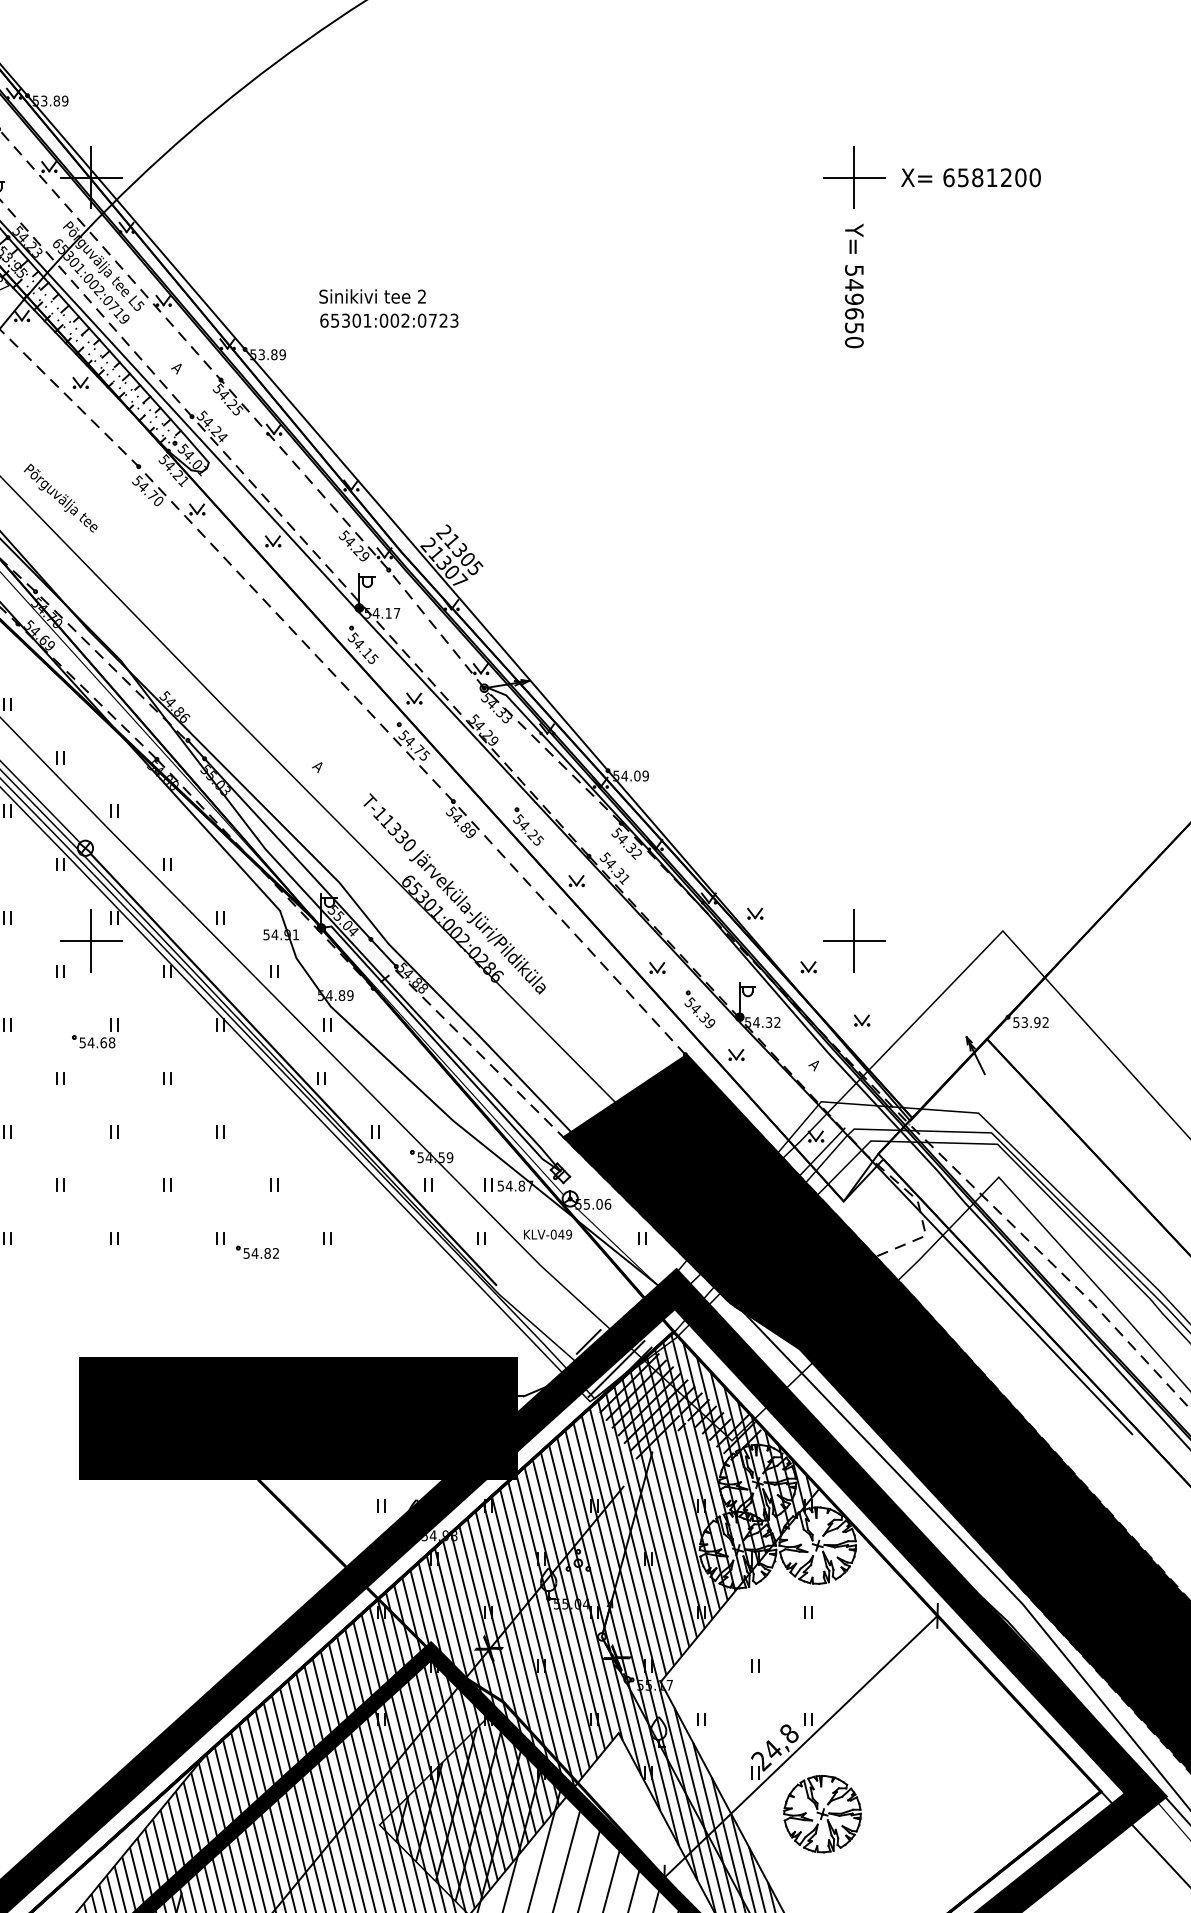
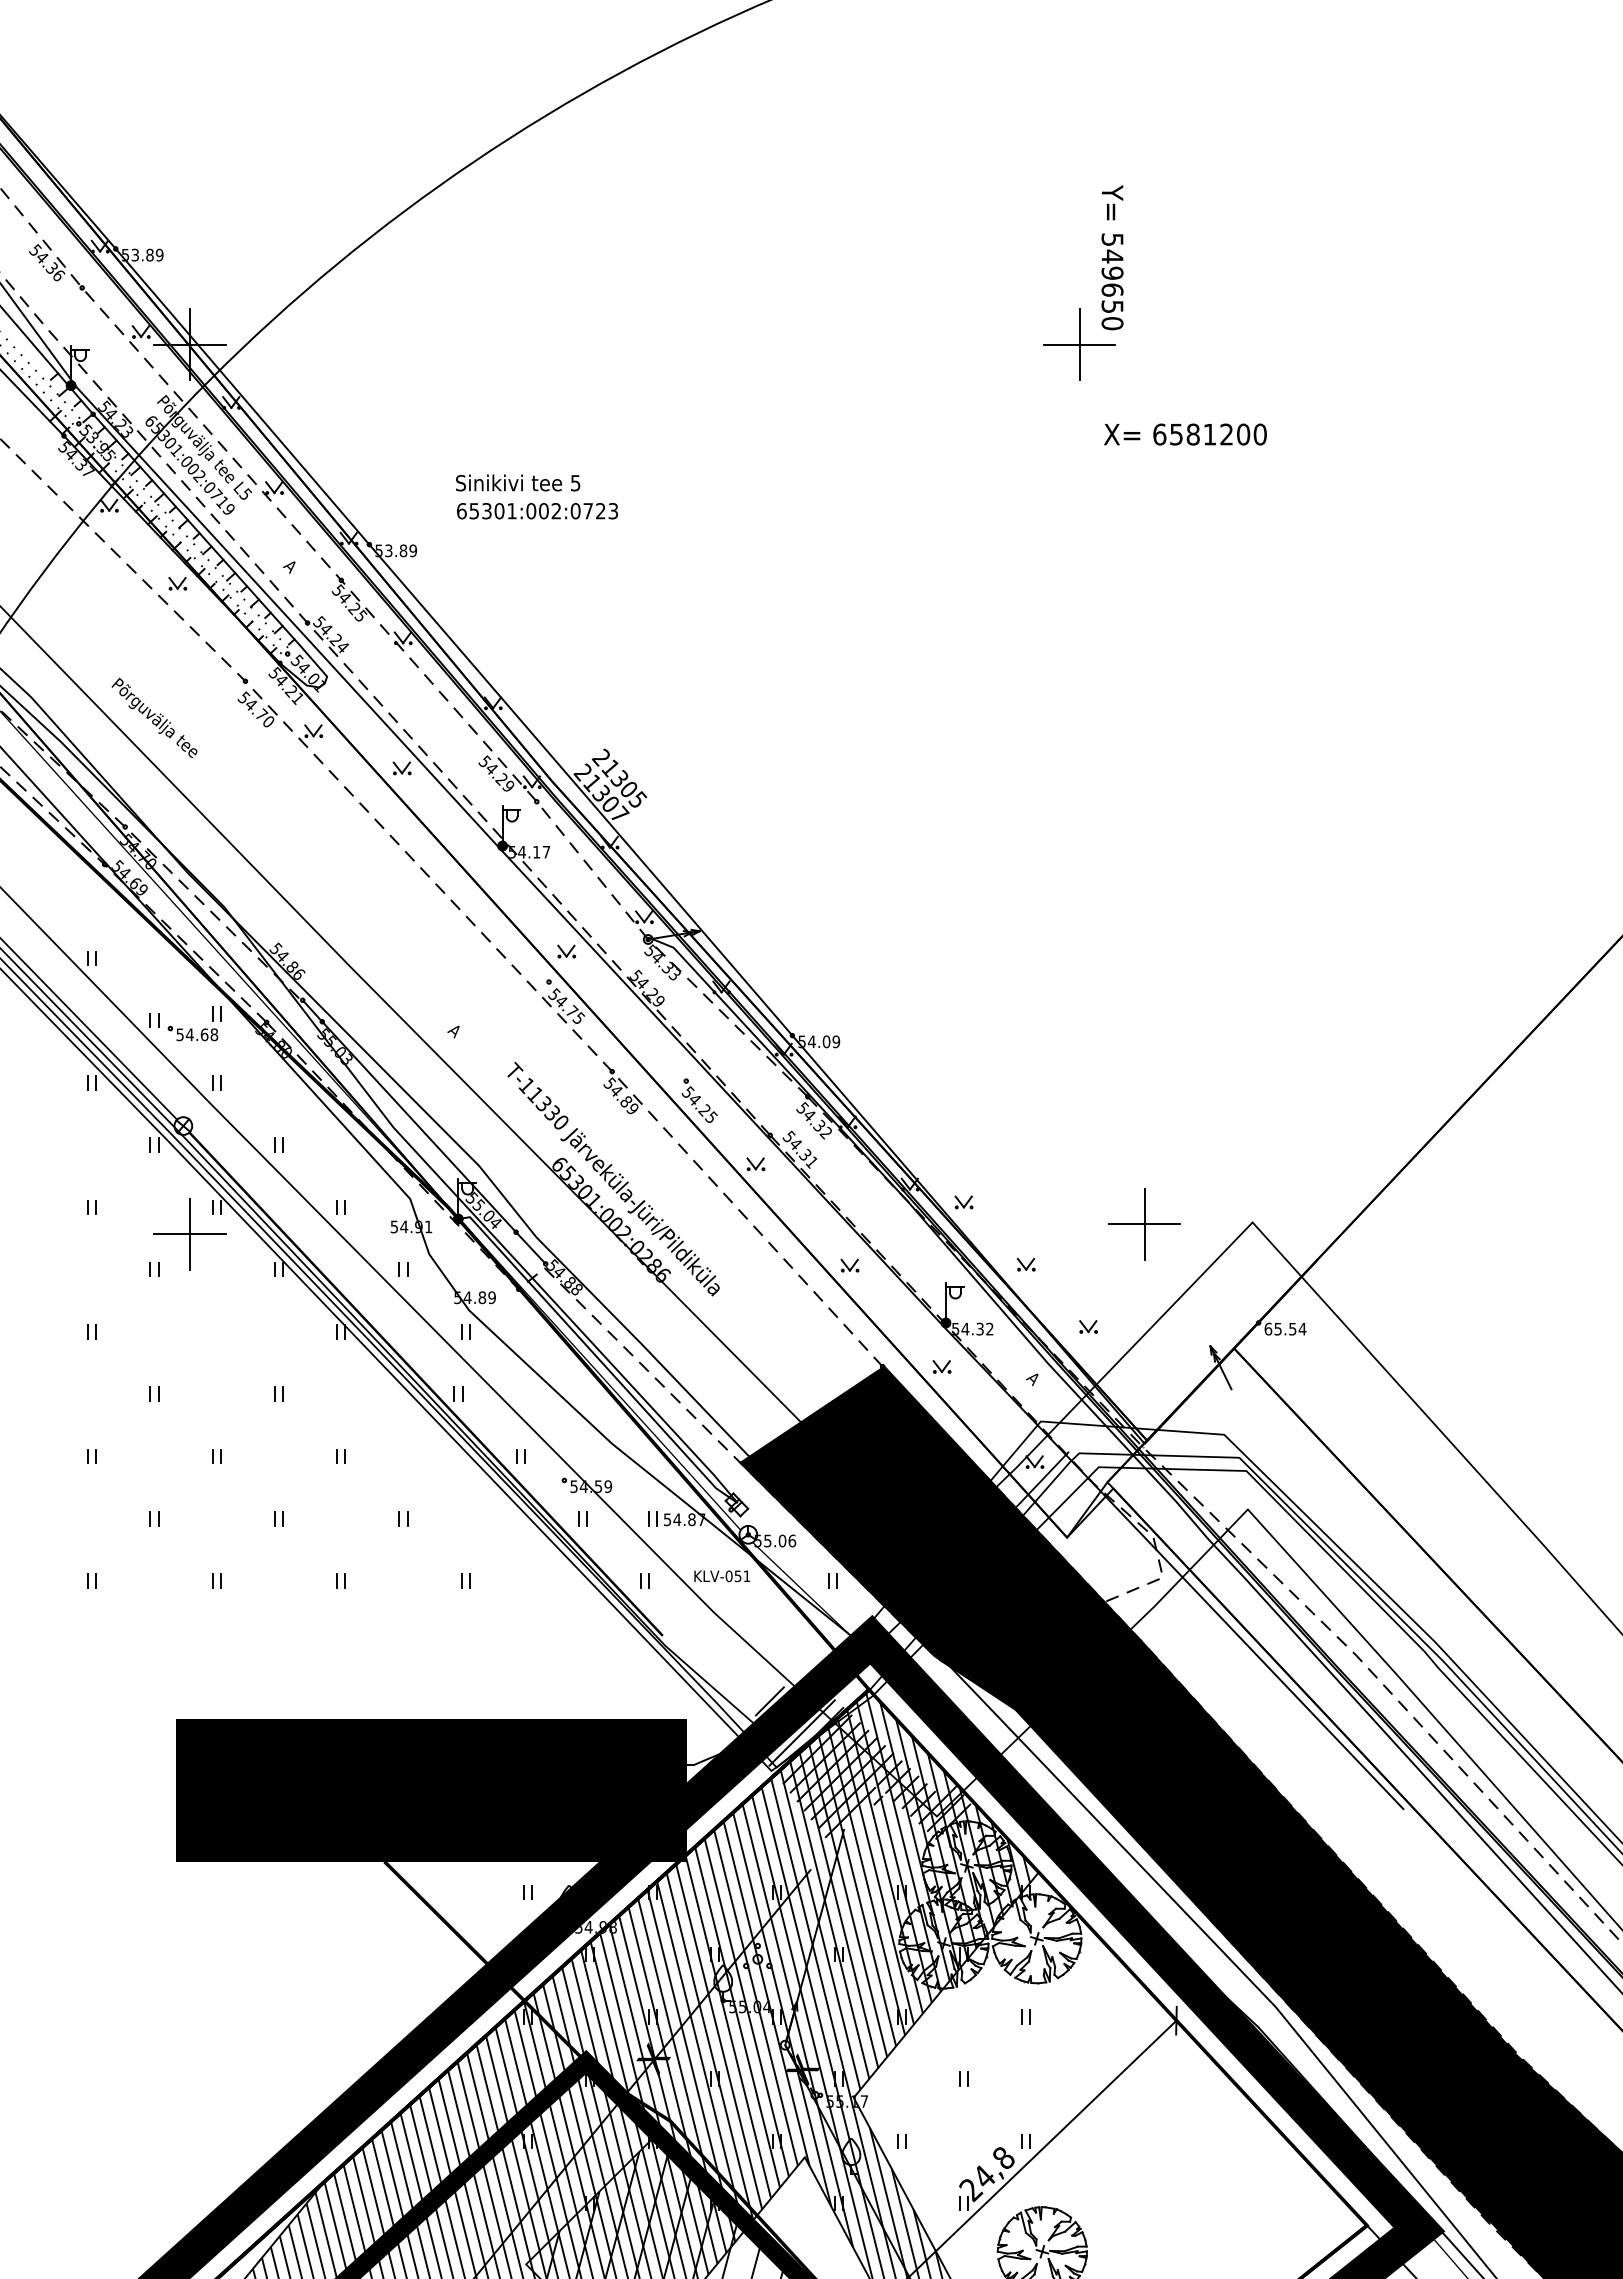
text: (971, 177) -> (1185, 434), moved
text: (854, 285) -> (1112, 257), moved
text: (421, 296) -> (575, 483), 2 -> 5
part: (362, 644) -> (506, 888), removed
part: (854, 941) -> (1144, 1224), moved
part: (699, 1009) -> (899, 1313), removed
text: (1031, 1021) -> (1285, 1328), 53.92 -> 65.54
part: (95, 1033) -> (194, 1023), moved
text: (565, 1234) -> (742, 1576), KLV-049 -> KLV-051
part: (257, 1251) -> (383, 1596), removed

